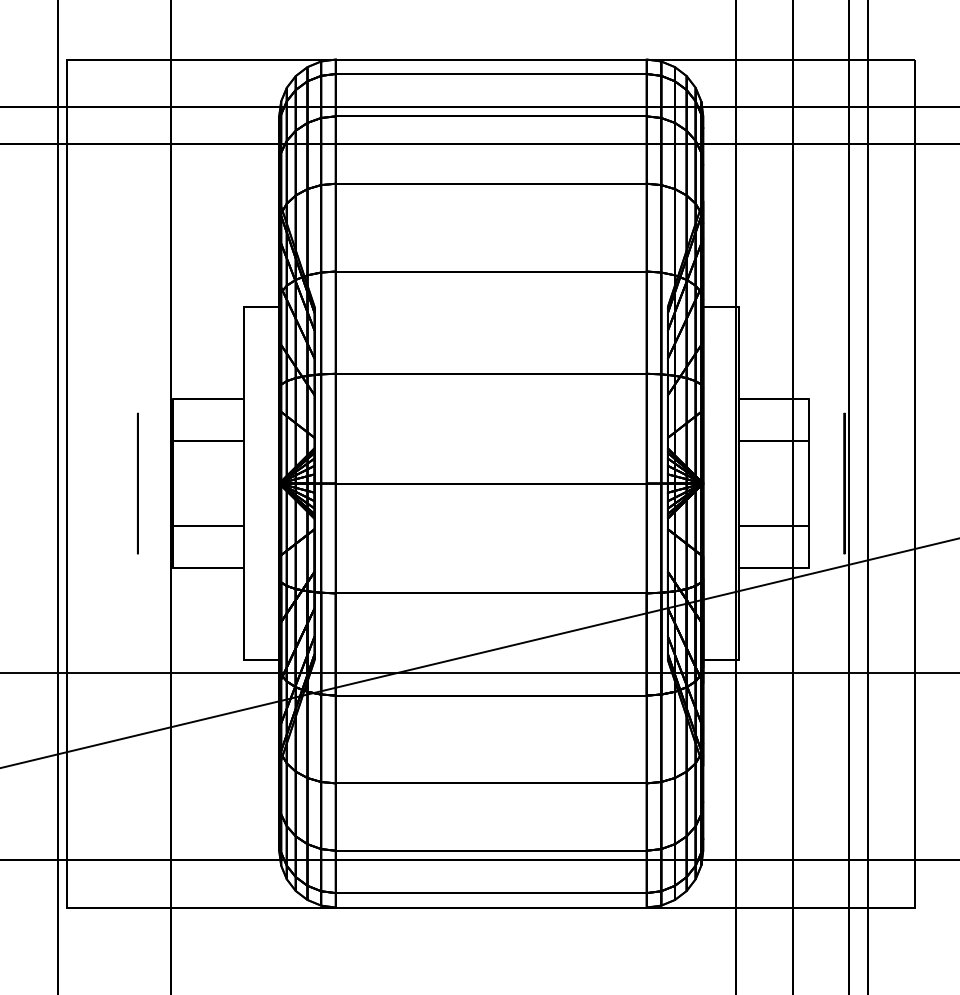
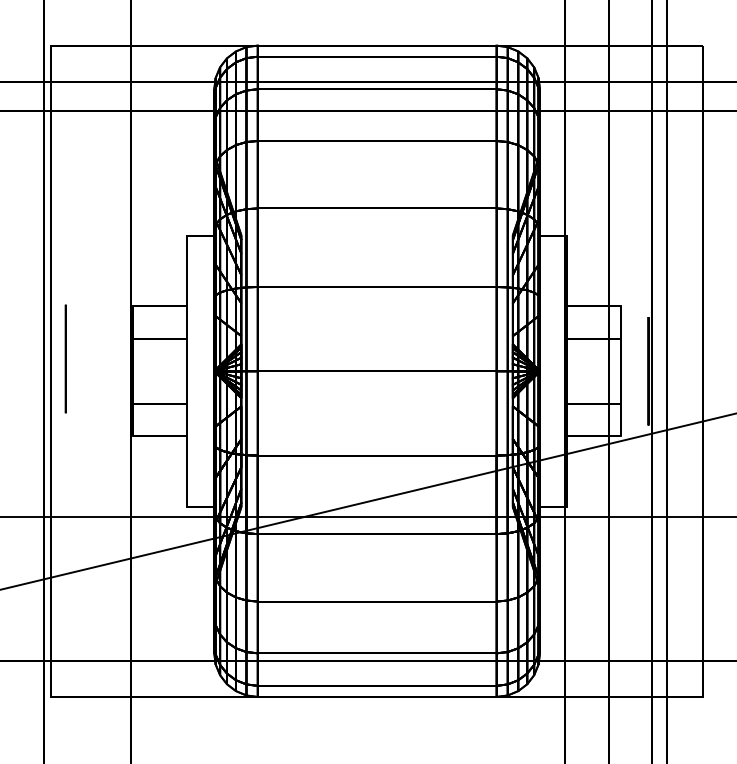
circle: (137, 483) -> (65, 358), moved

